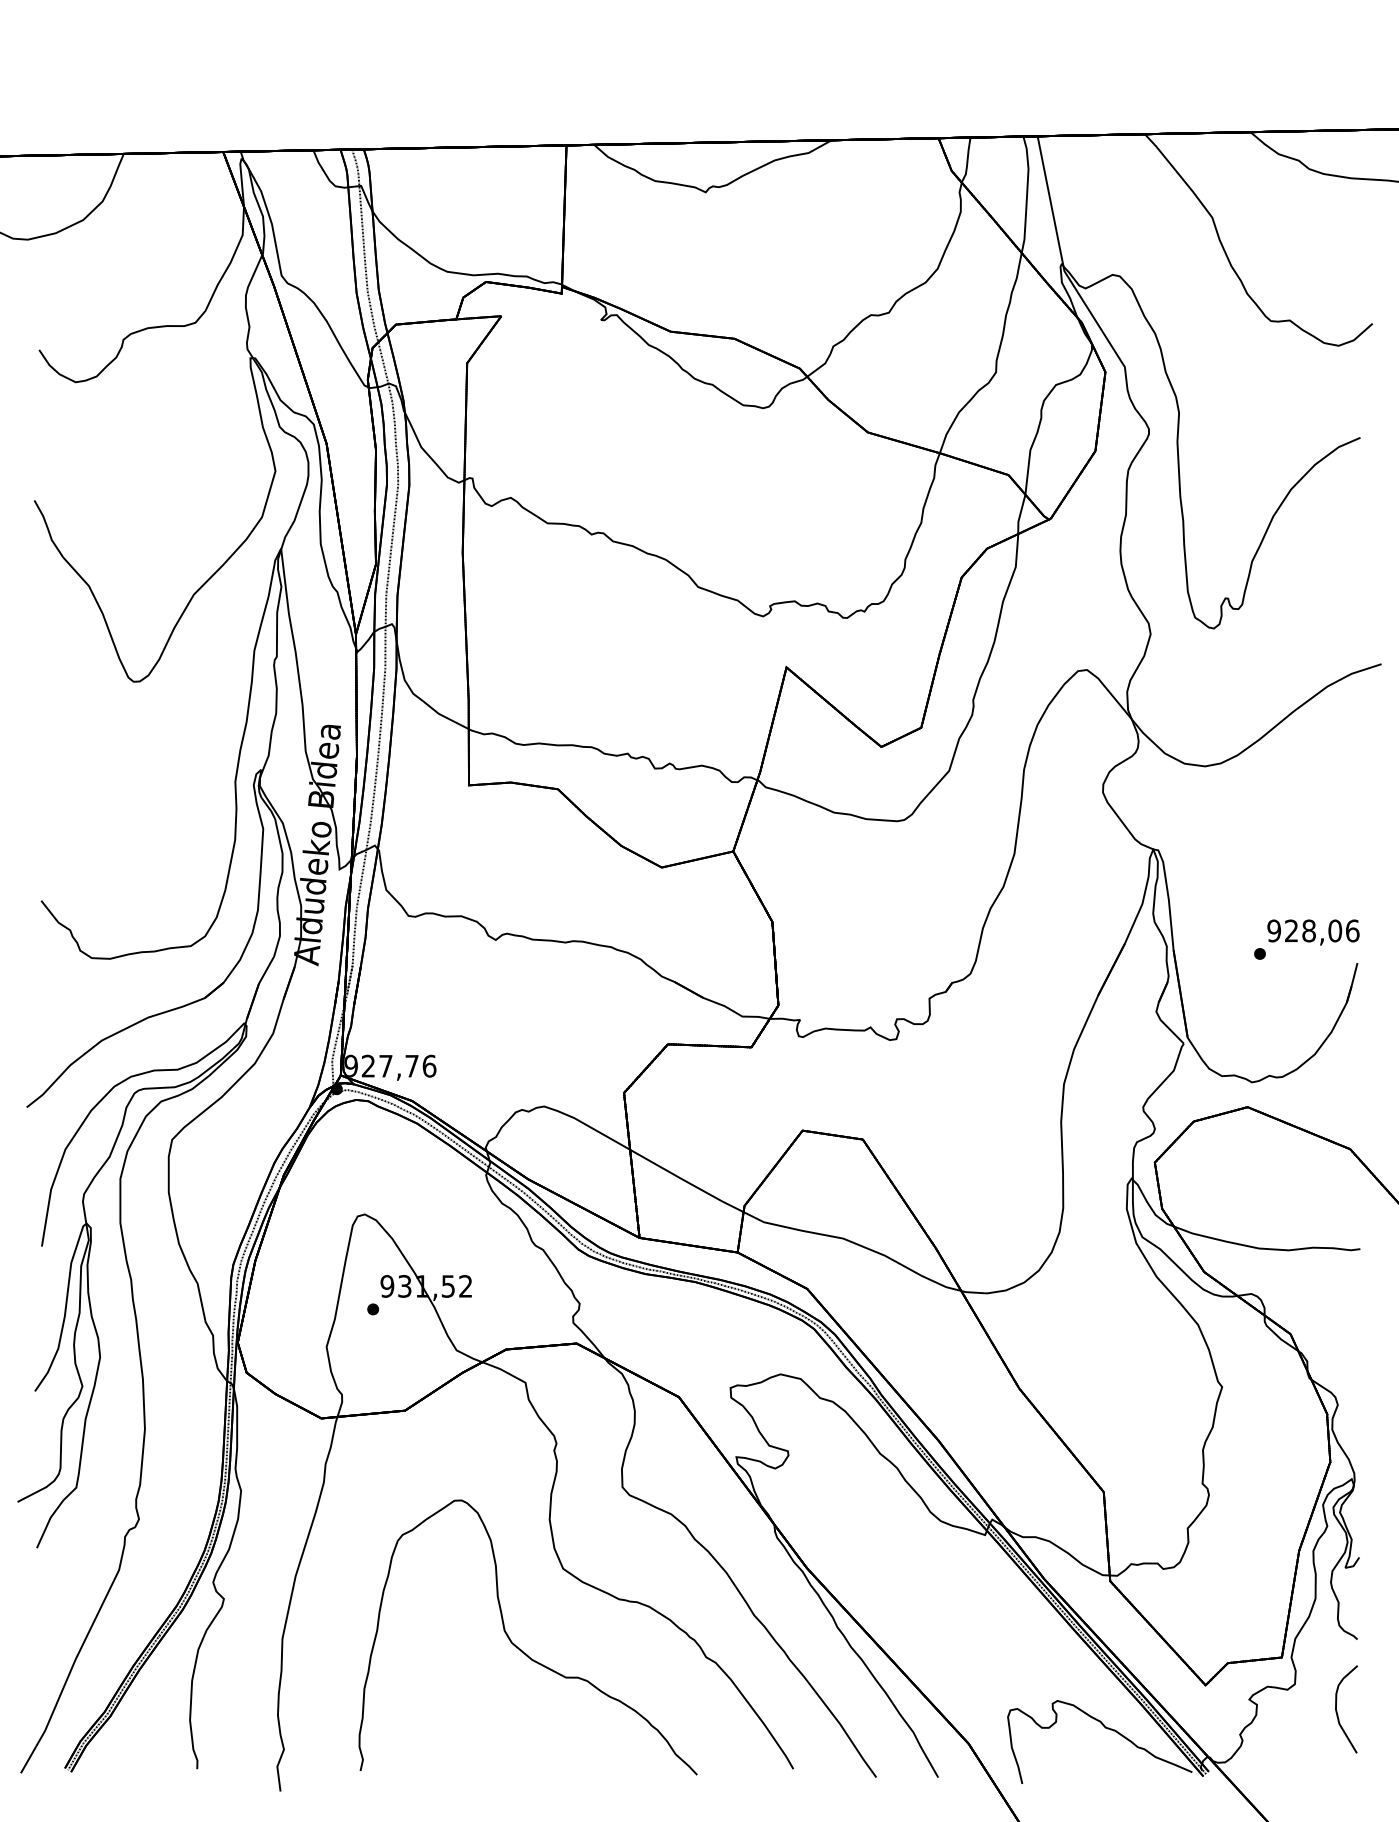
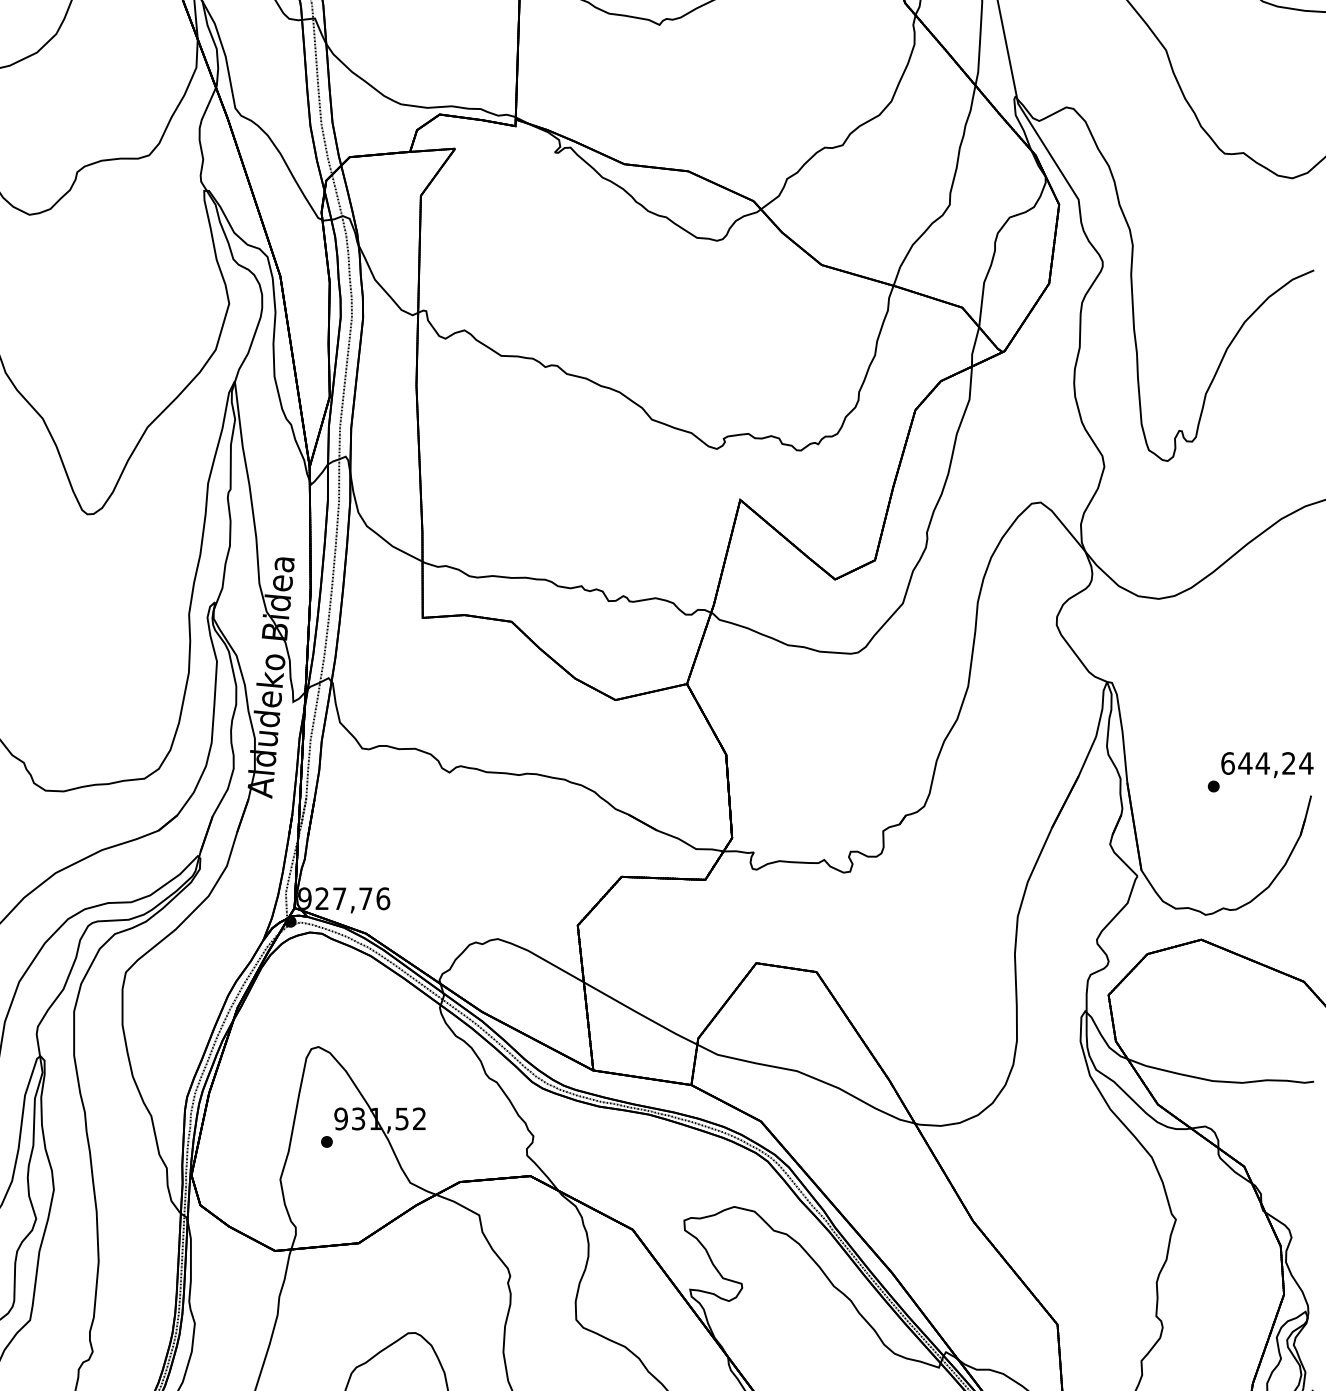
text: (1313, 930) -> (1267, 763), 928,06 -> 644,24

